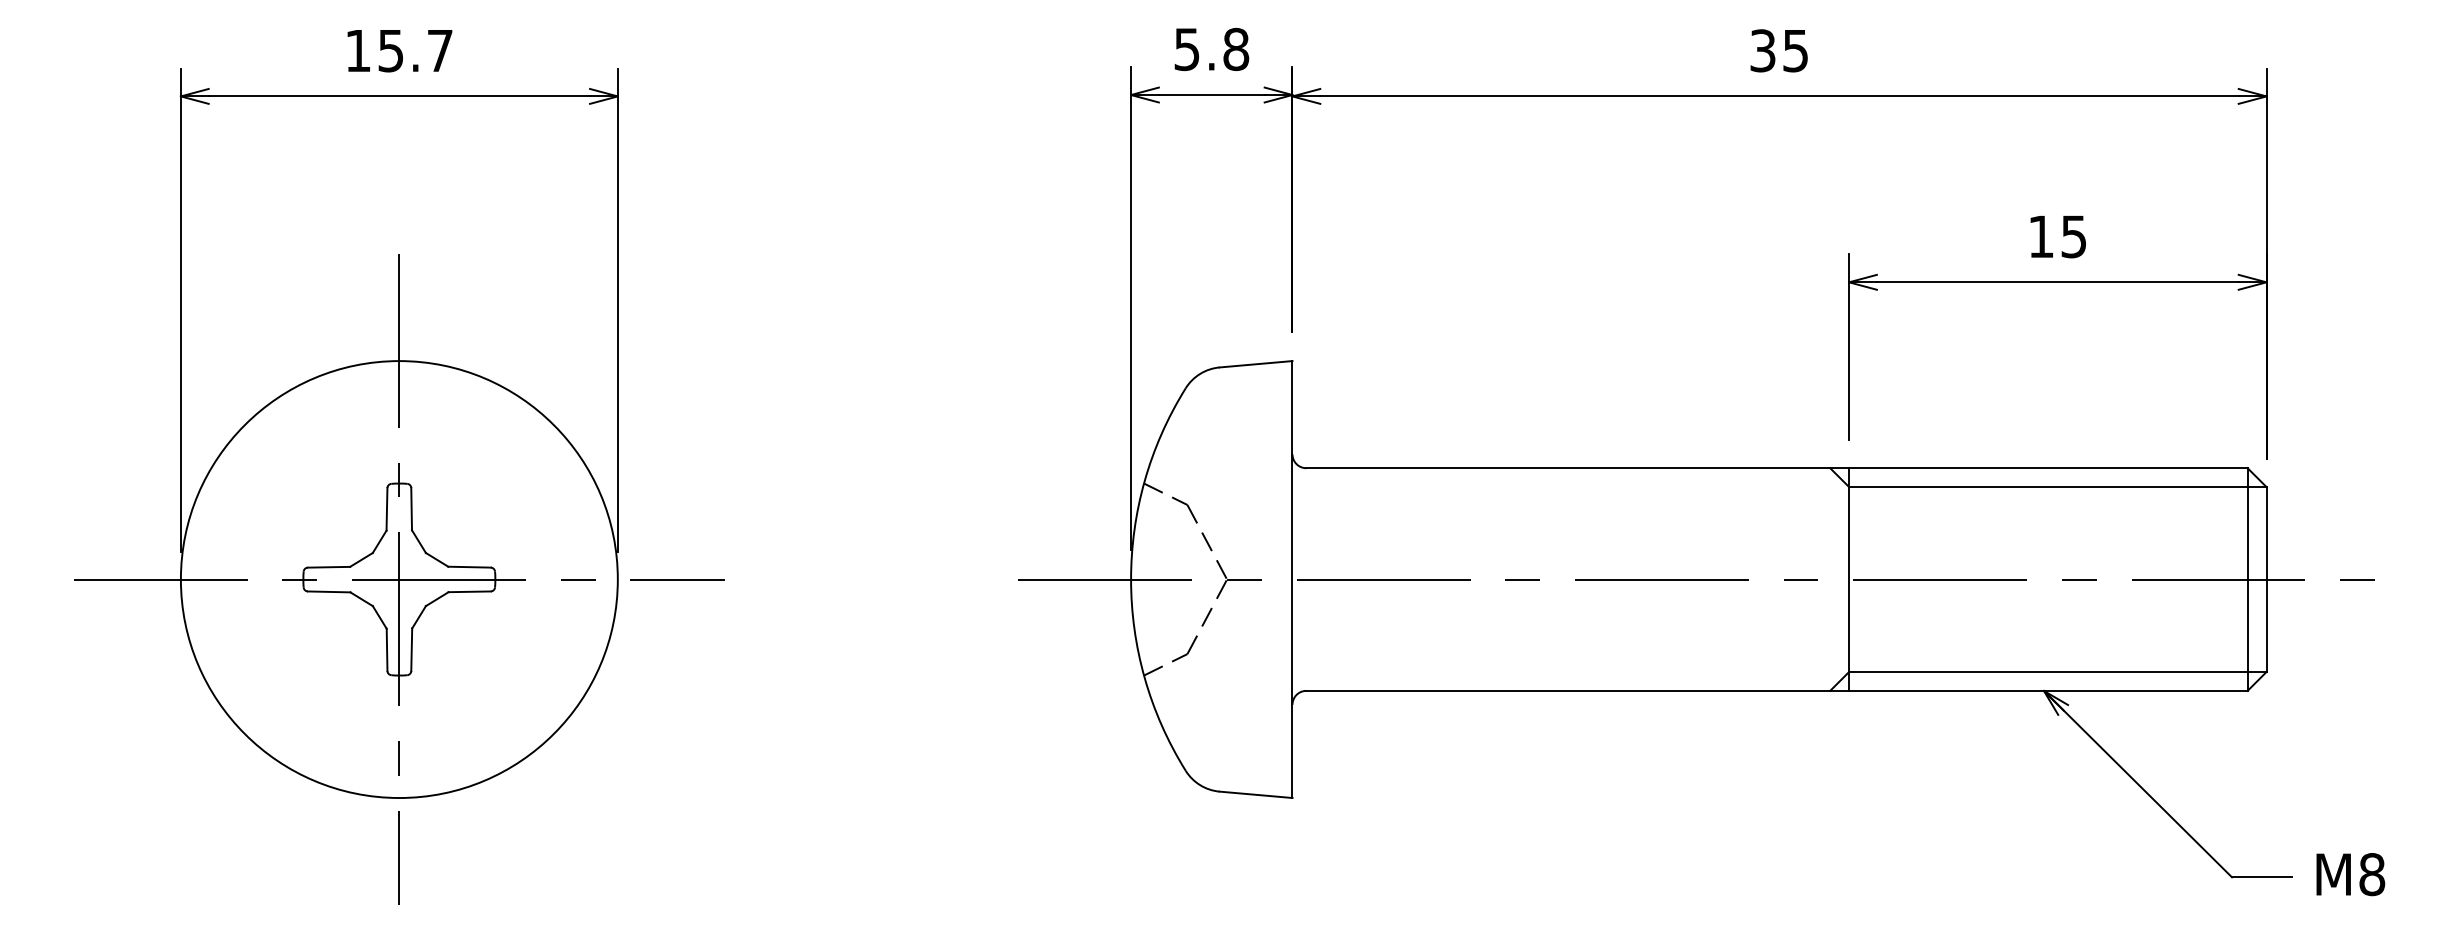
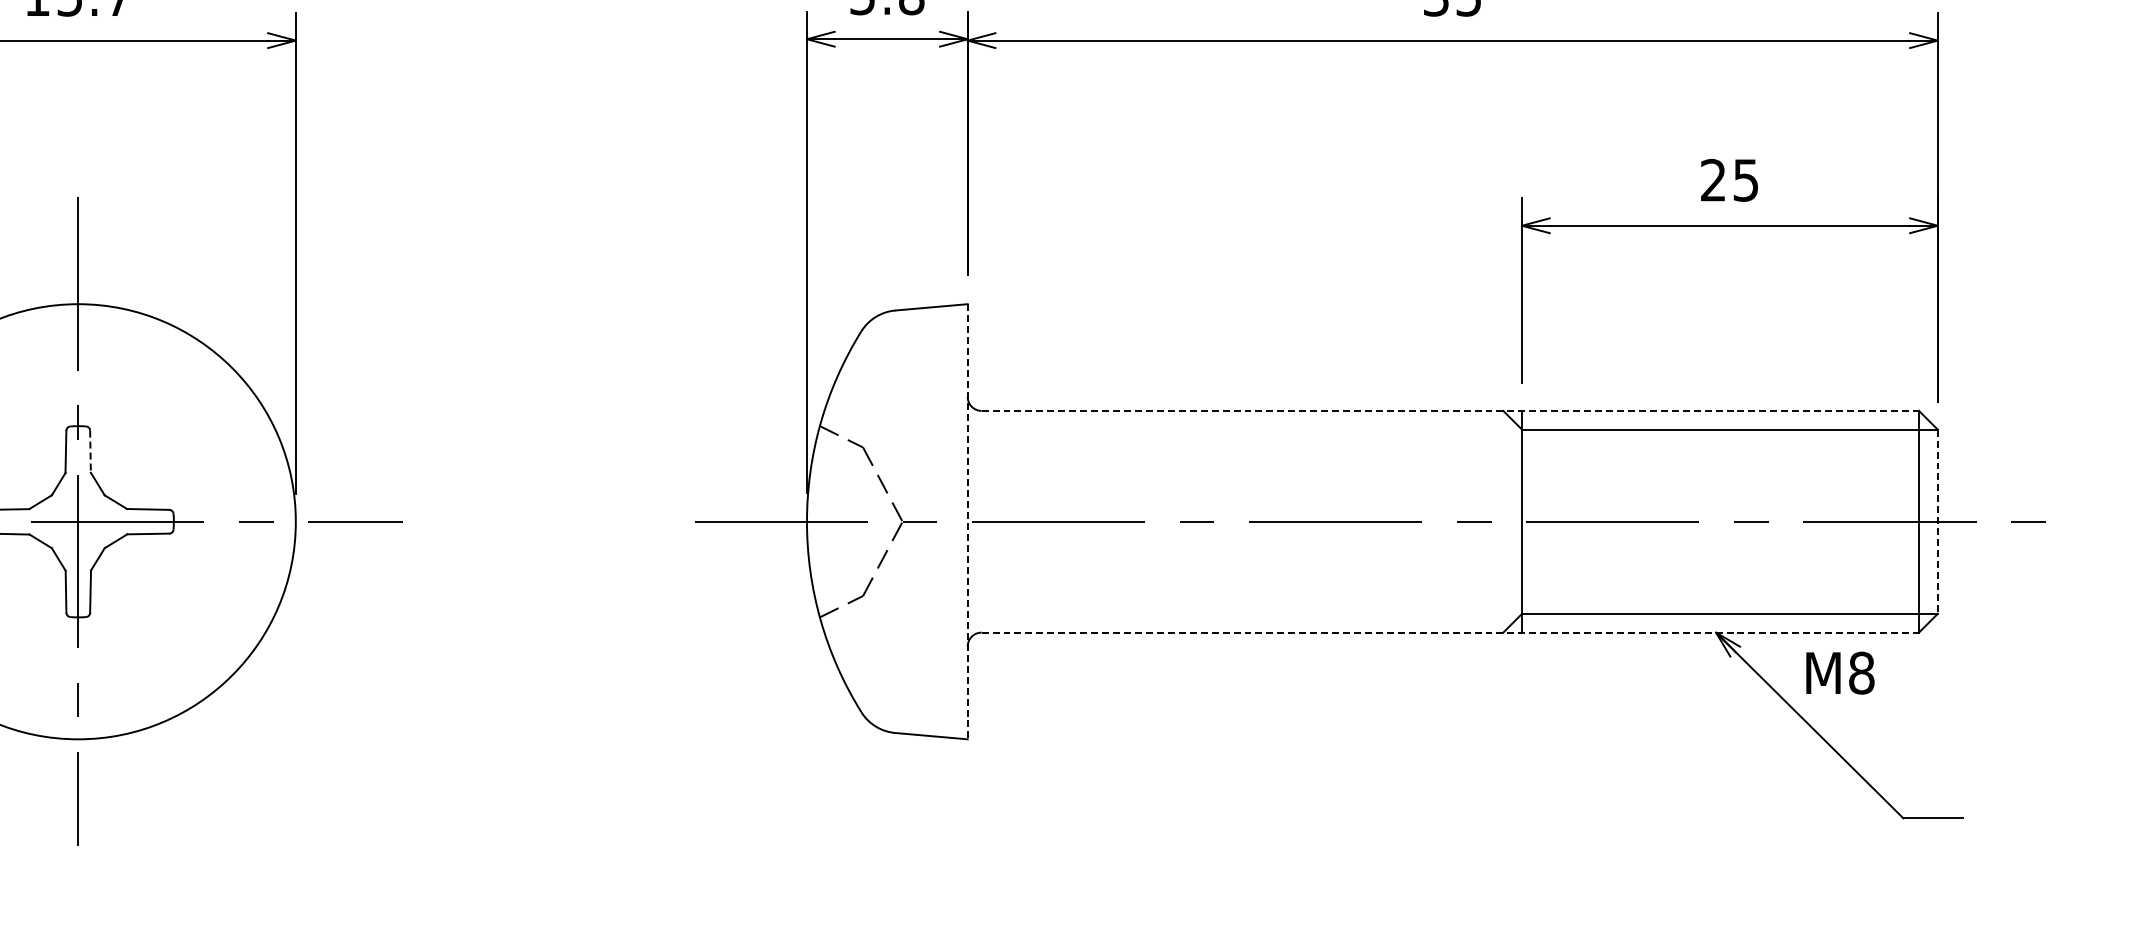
text: (2040, 236) -> (1712, 180), 15 -> 25
line: (1777, 468) -> (1450, 411), solid -> dashed
line: (411, 509) -> (90, 452), solid -> dashed
line: (1292, 580) -> (967, 522), solid -> dashed
line: (2266, 580) -> (1937, 522), solid -> dashed
line: (1777, 690) -> (1450, 632), solid -> dashed
text: (2350, 874) -> (1840, 673), moved

